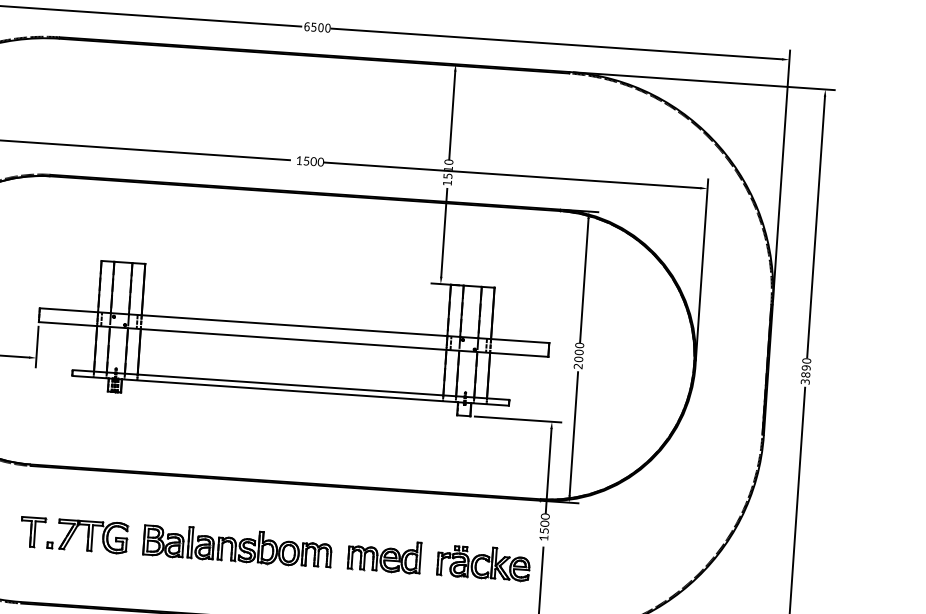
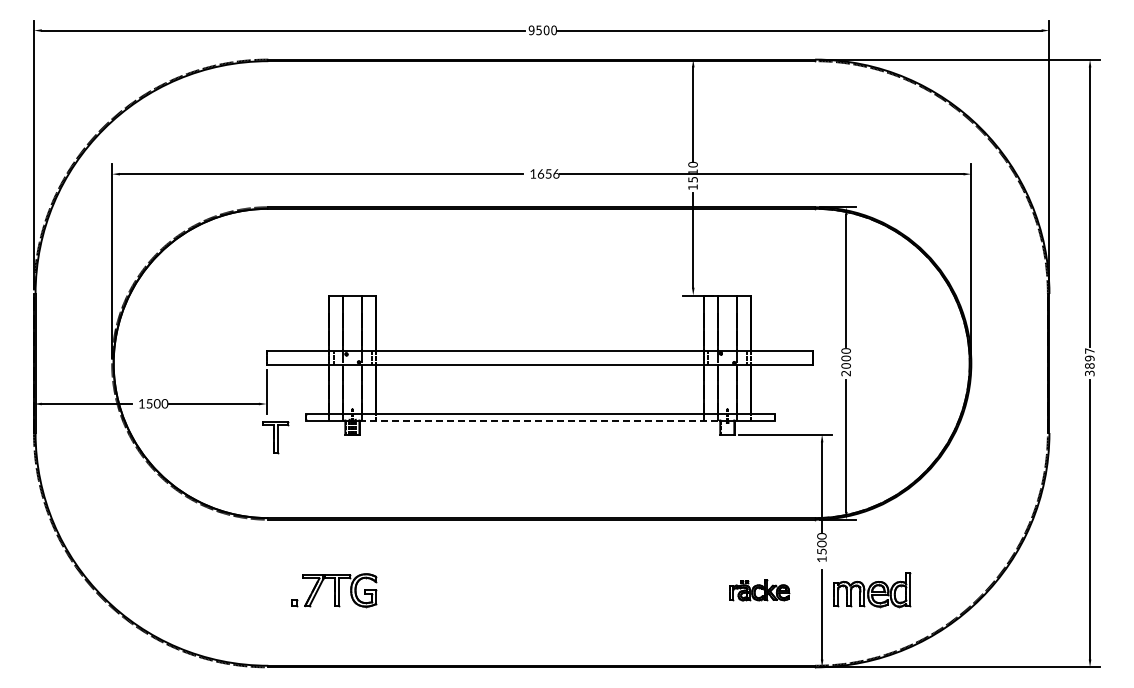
text: (306, 26) -> (531, 30), 6500 -> 9500
text: (313, 161) -> (548, 173), 1500 -> 1656
text: (806, 360) -> (1089, 350), 3890 -> 3897
line: (290, 390) -> (540, 420), solid -> dashed
part: (32, 532) -> (275, 437), moved
part: (237, 546) -> (495, 590), removed
part: (384, 556) -> (872, 590), moved
part: (483, 563) -> (759, 590), size x0.6

